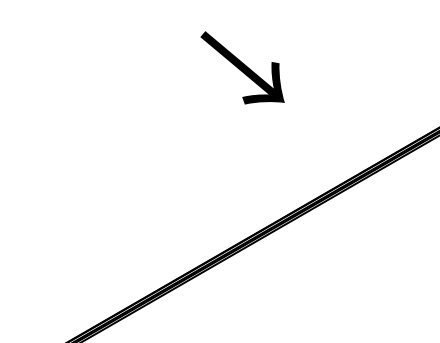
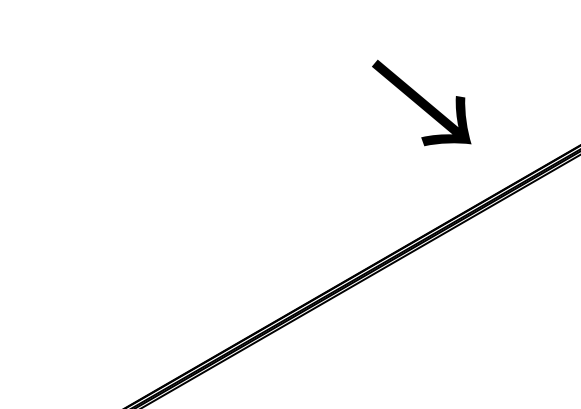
text: (242, 67) -> (421, 102), moved

